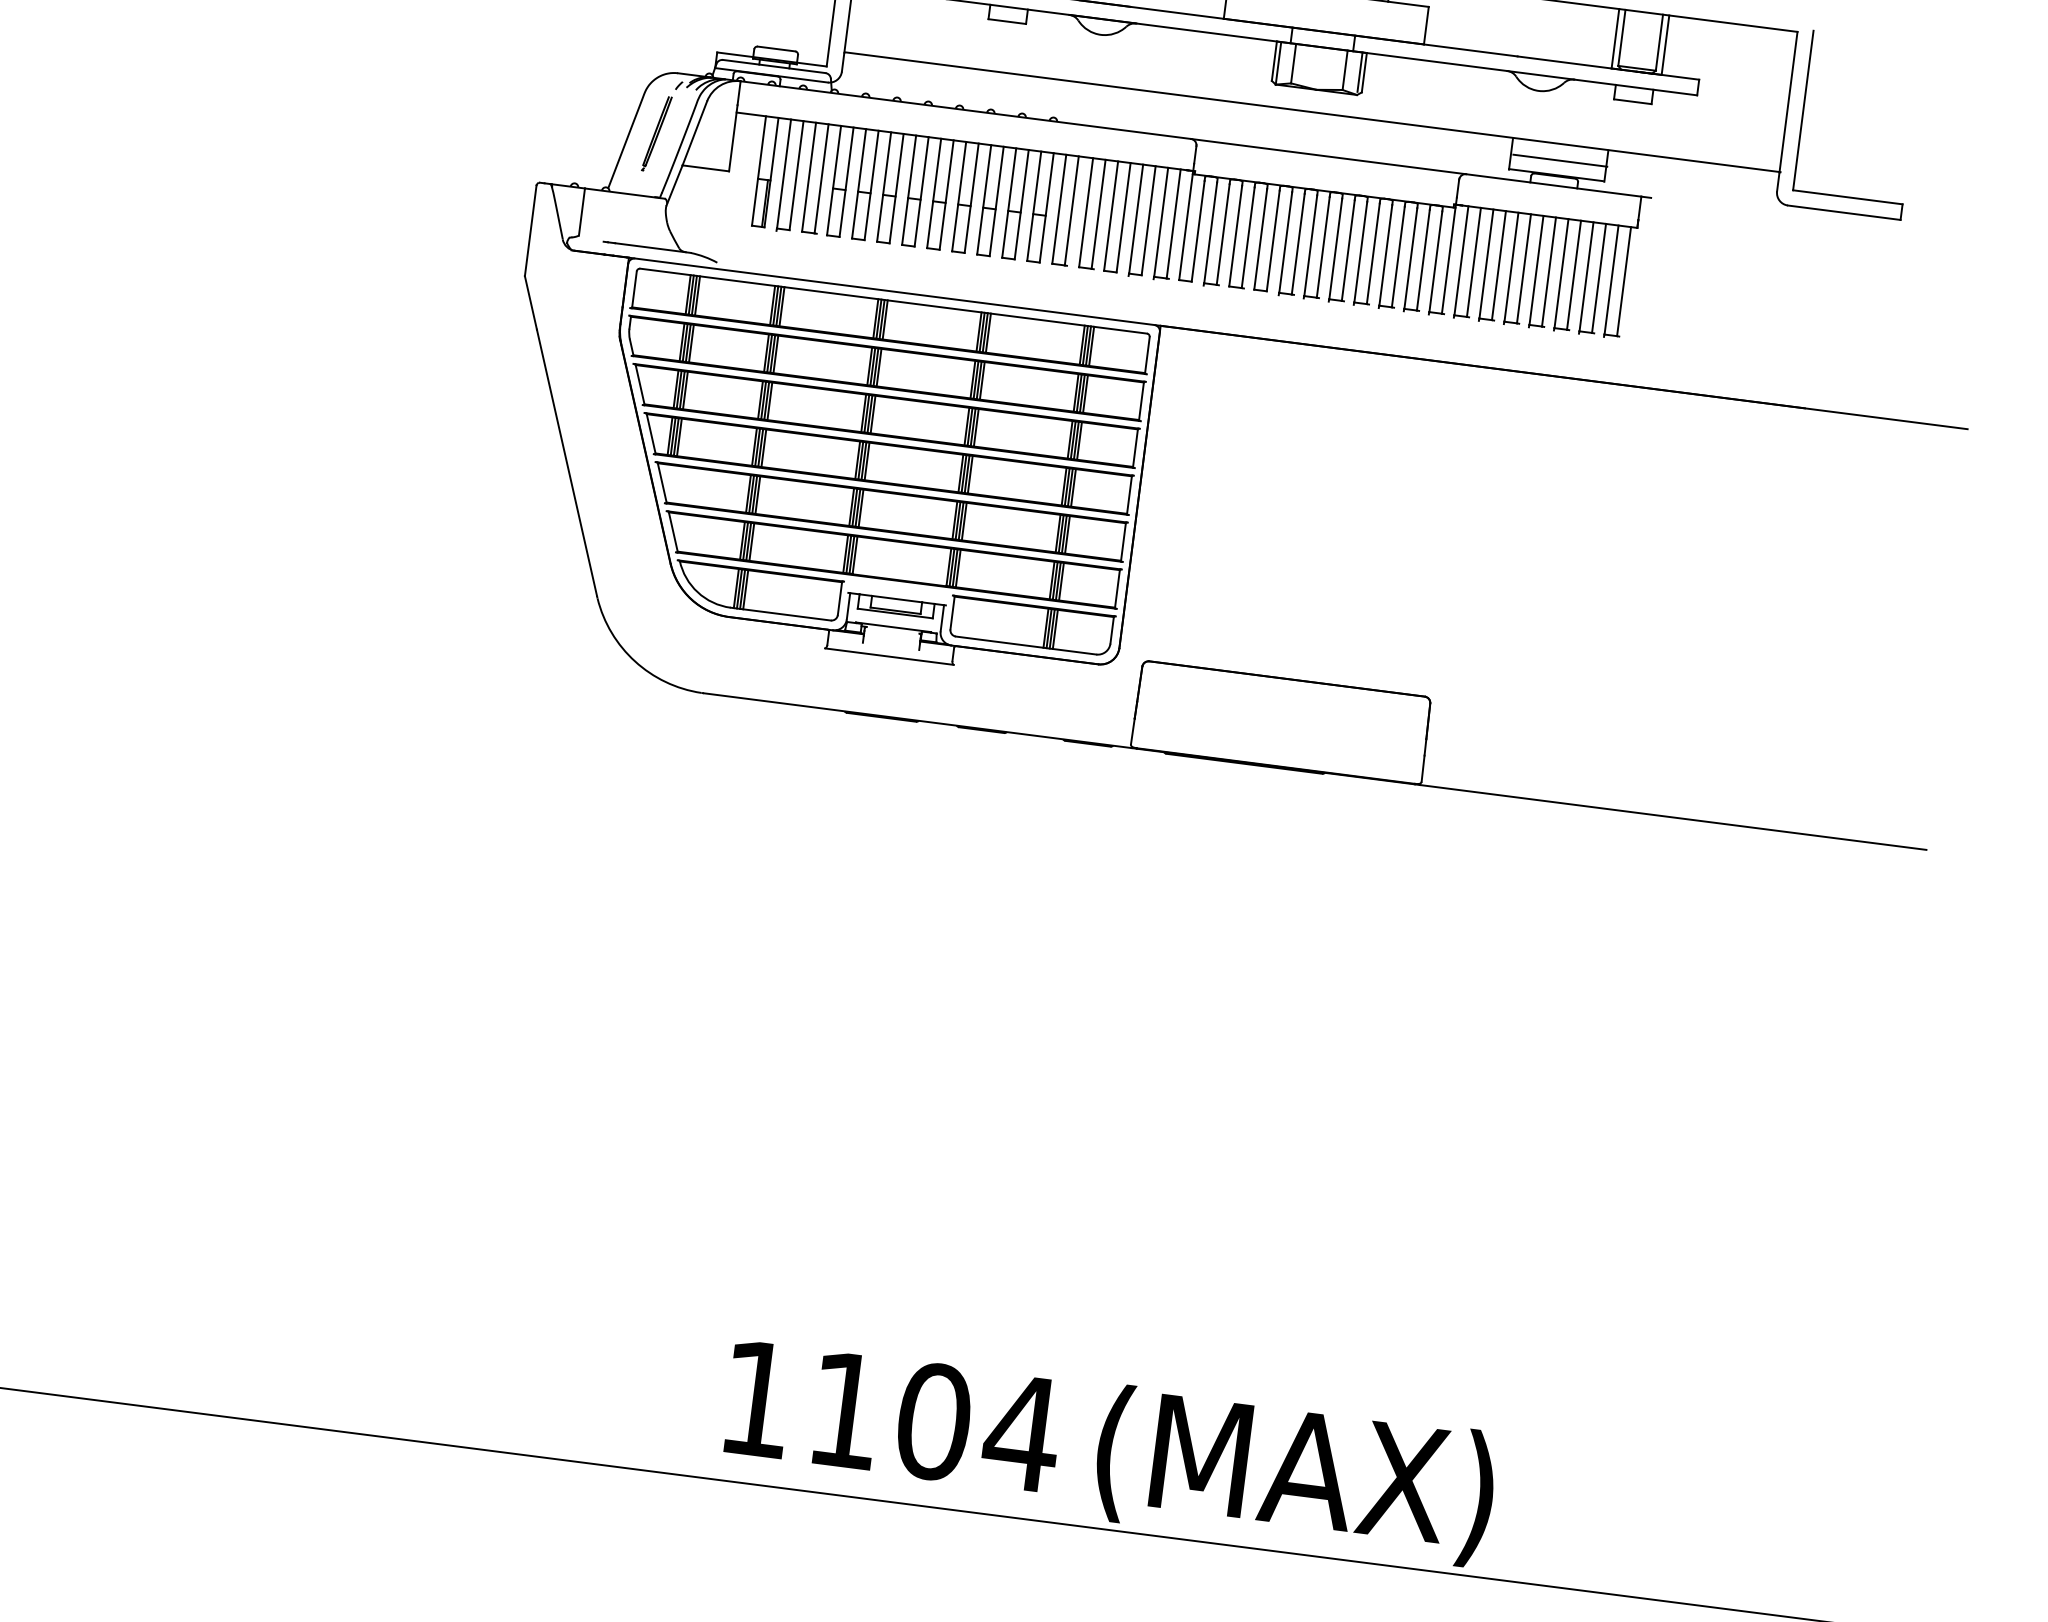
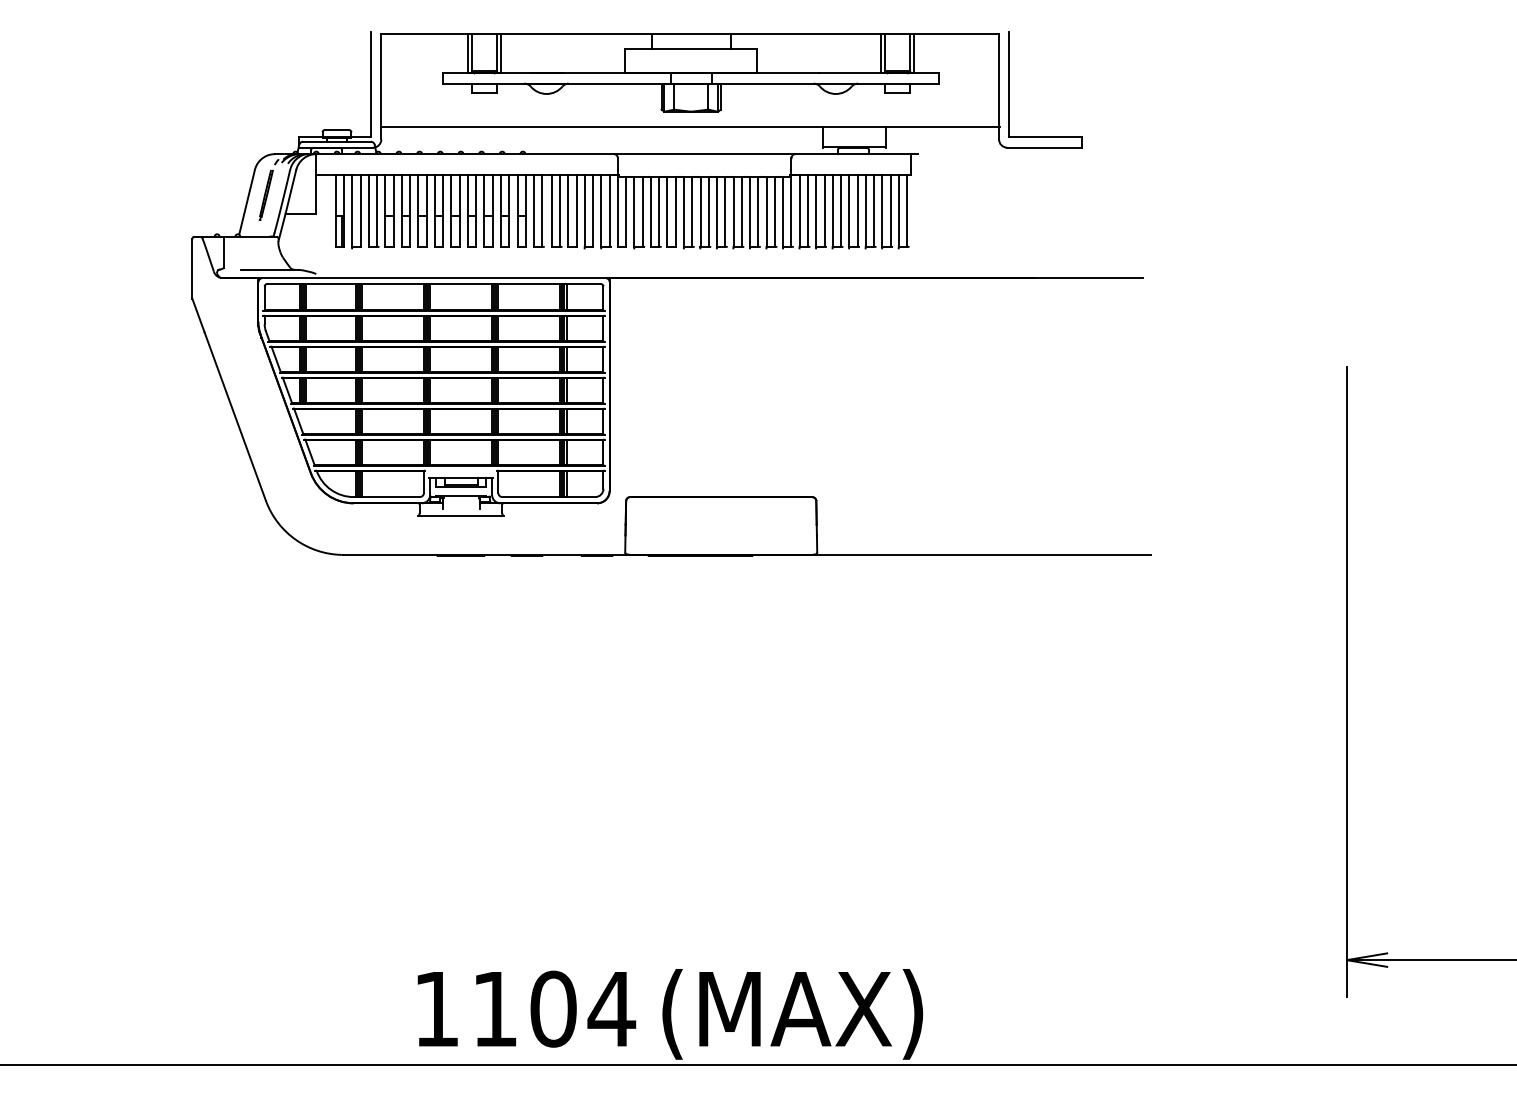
line: (1560, 160) -> (855, 137), removed

